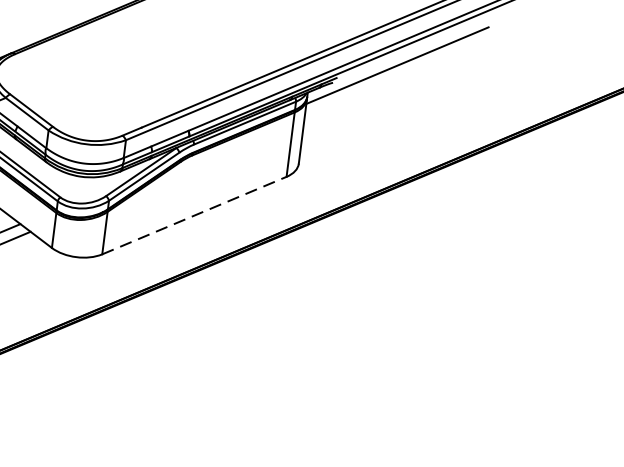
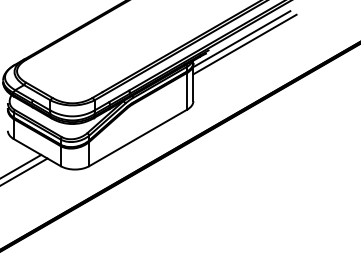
line: (400, 75) -> (244, 44), added
line: (194, 215) -> (138, 137), dashed -> solid

